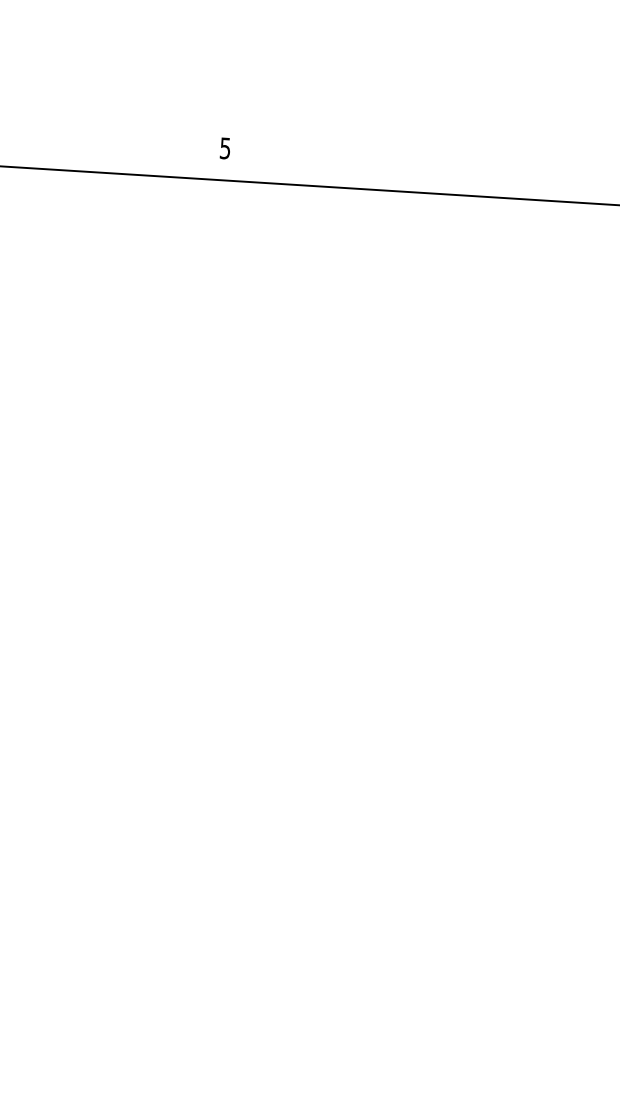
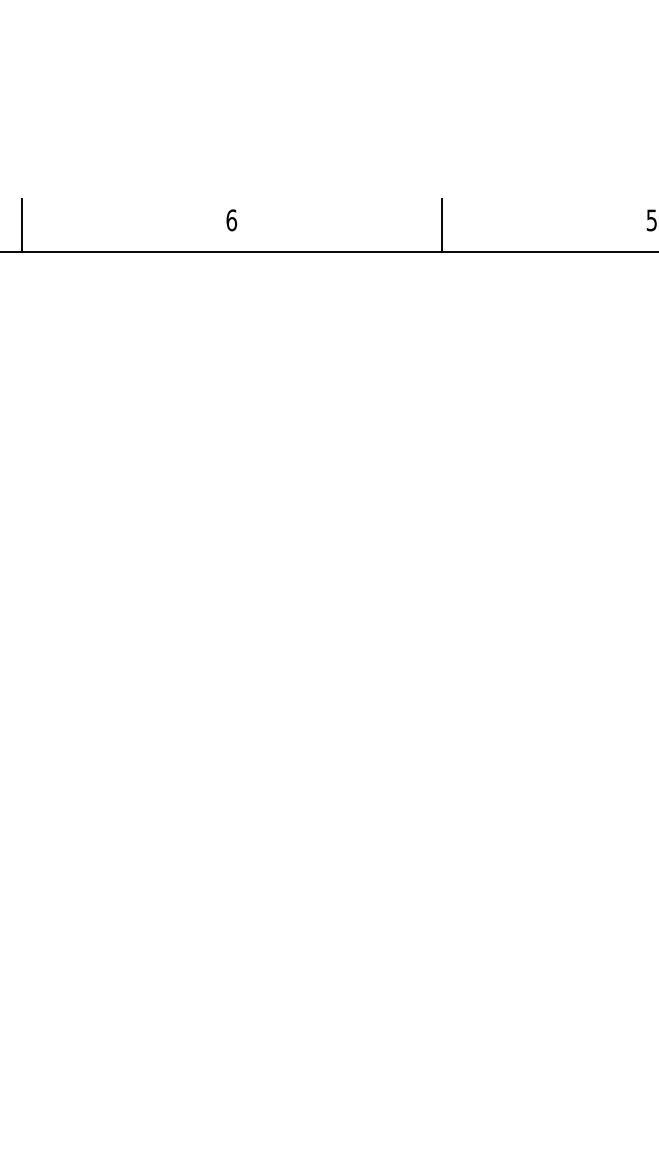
line: (15, 140) -> (21, 225), added
text: (225, 148) -> (231, 220), 5 -> 6
line: (434, 166) -> (441, 225), added

